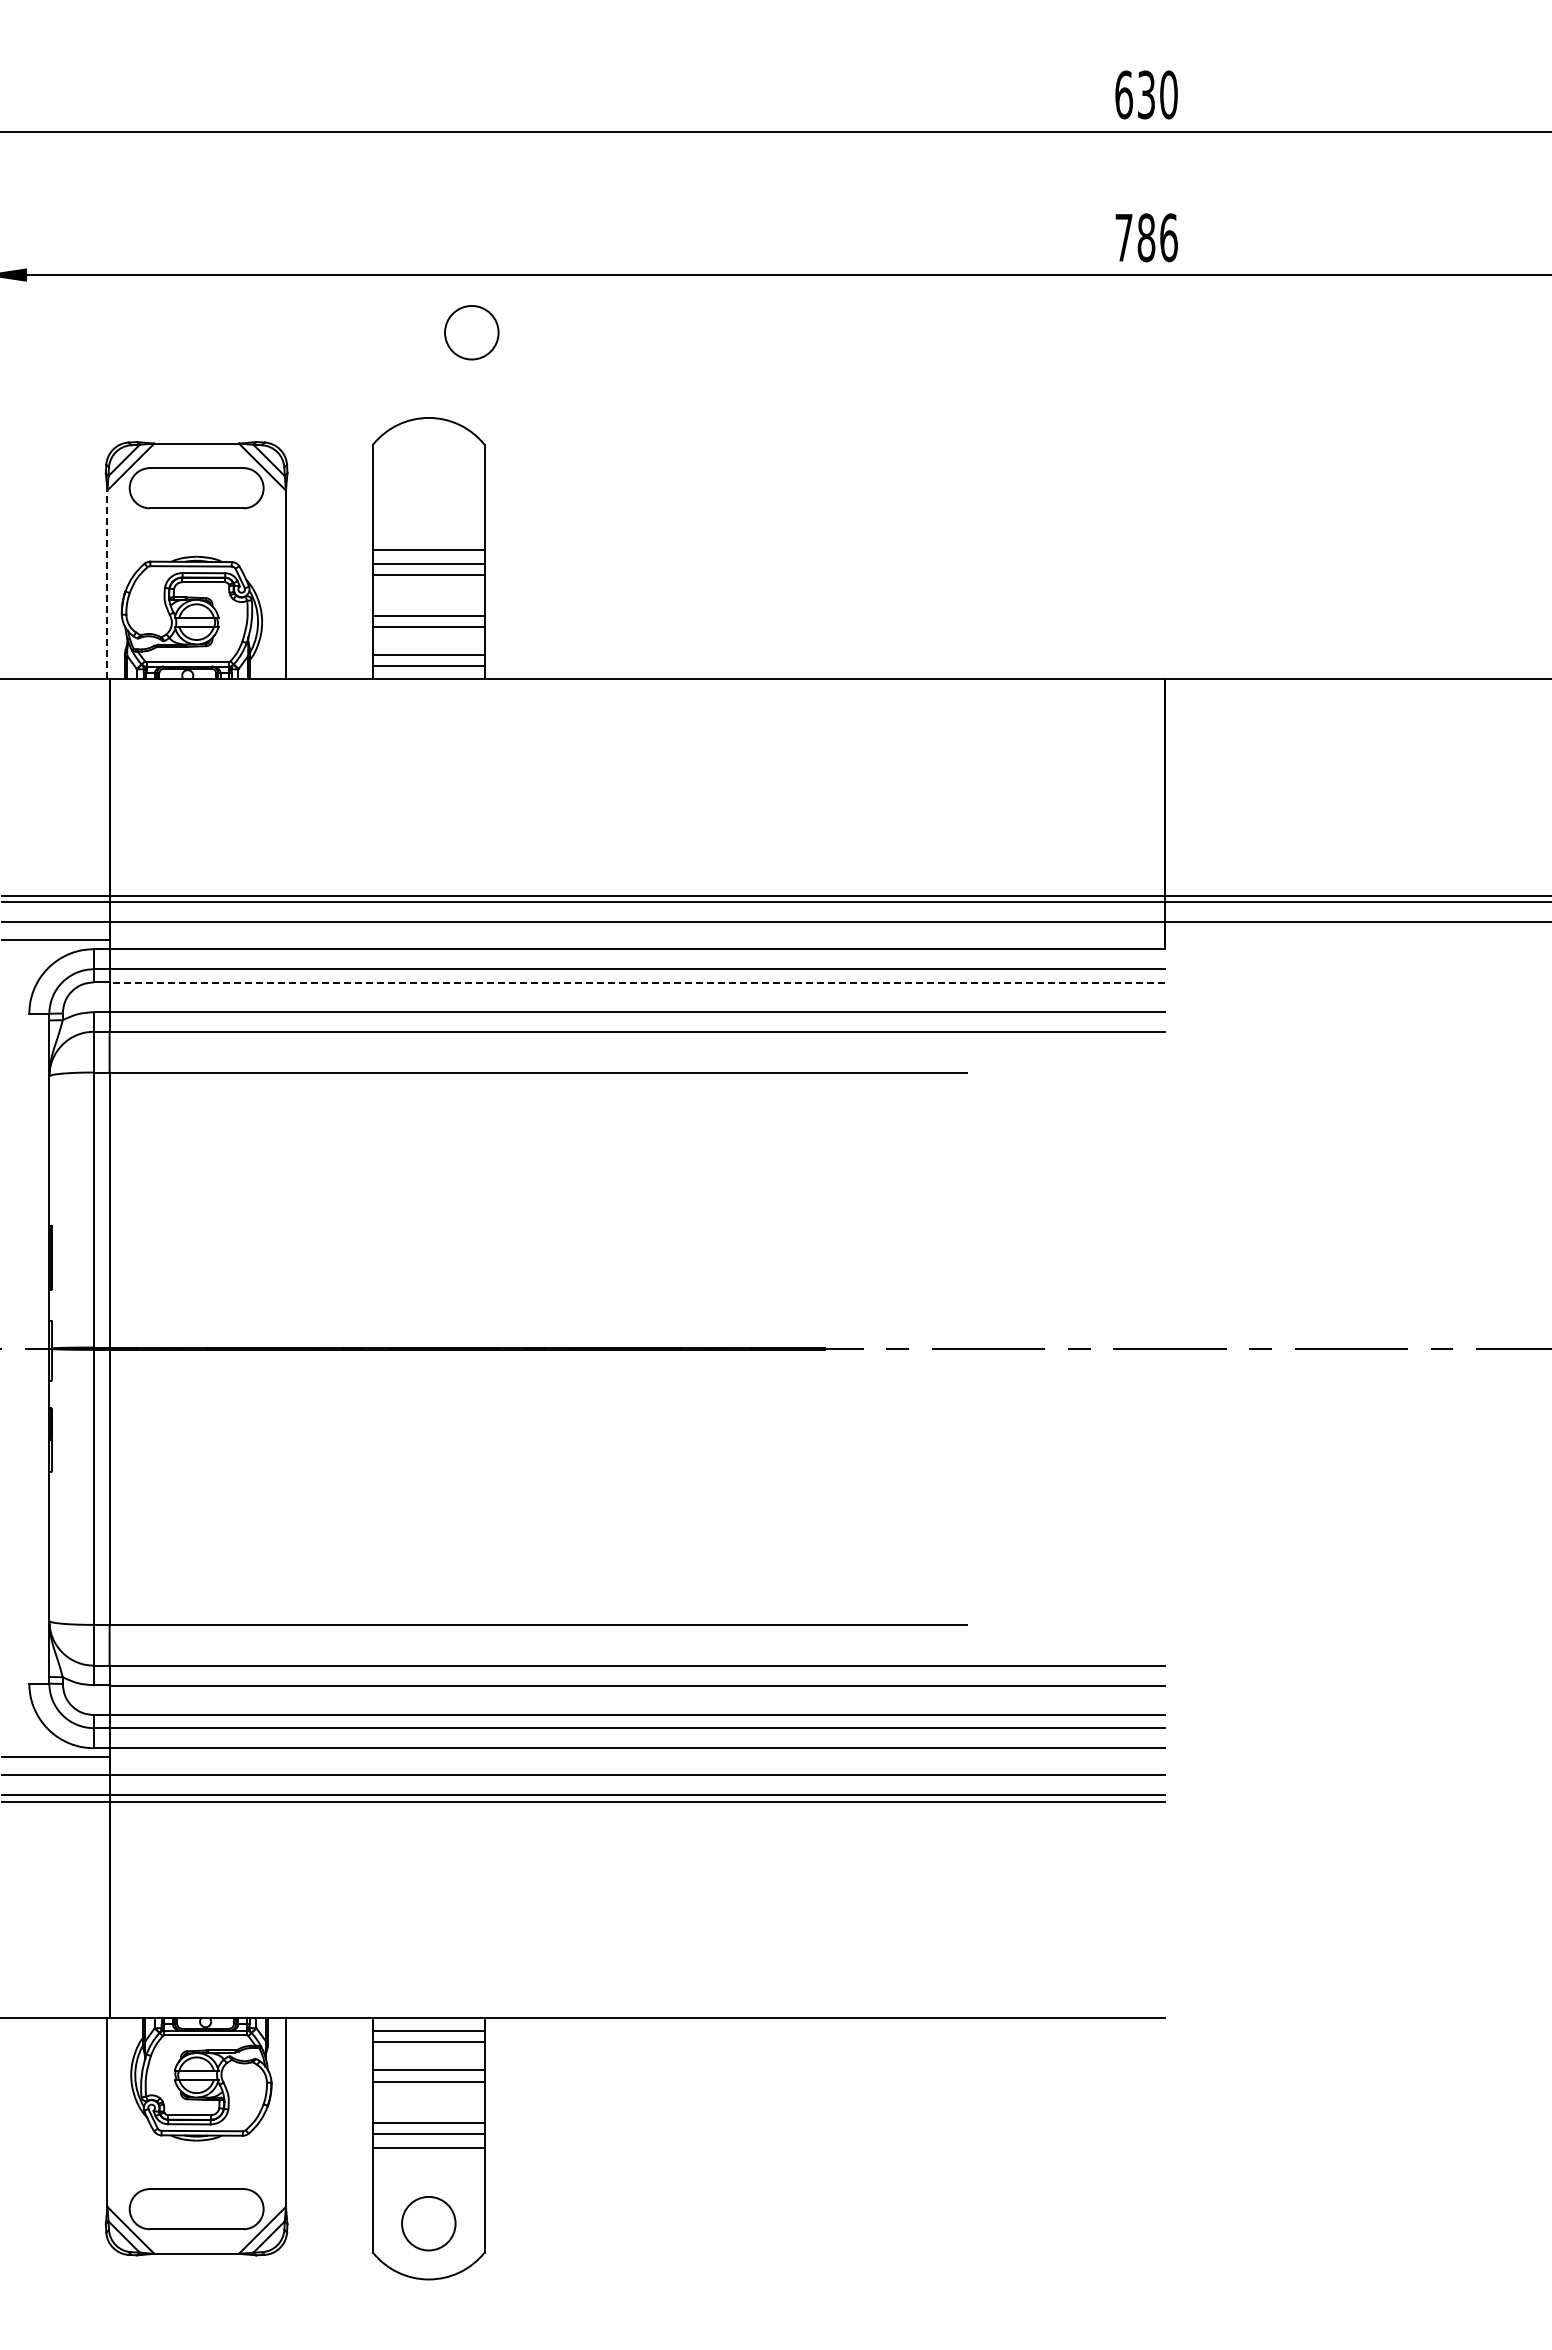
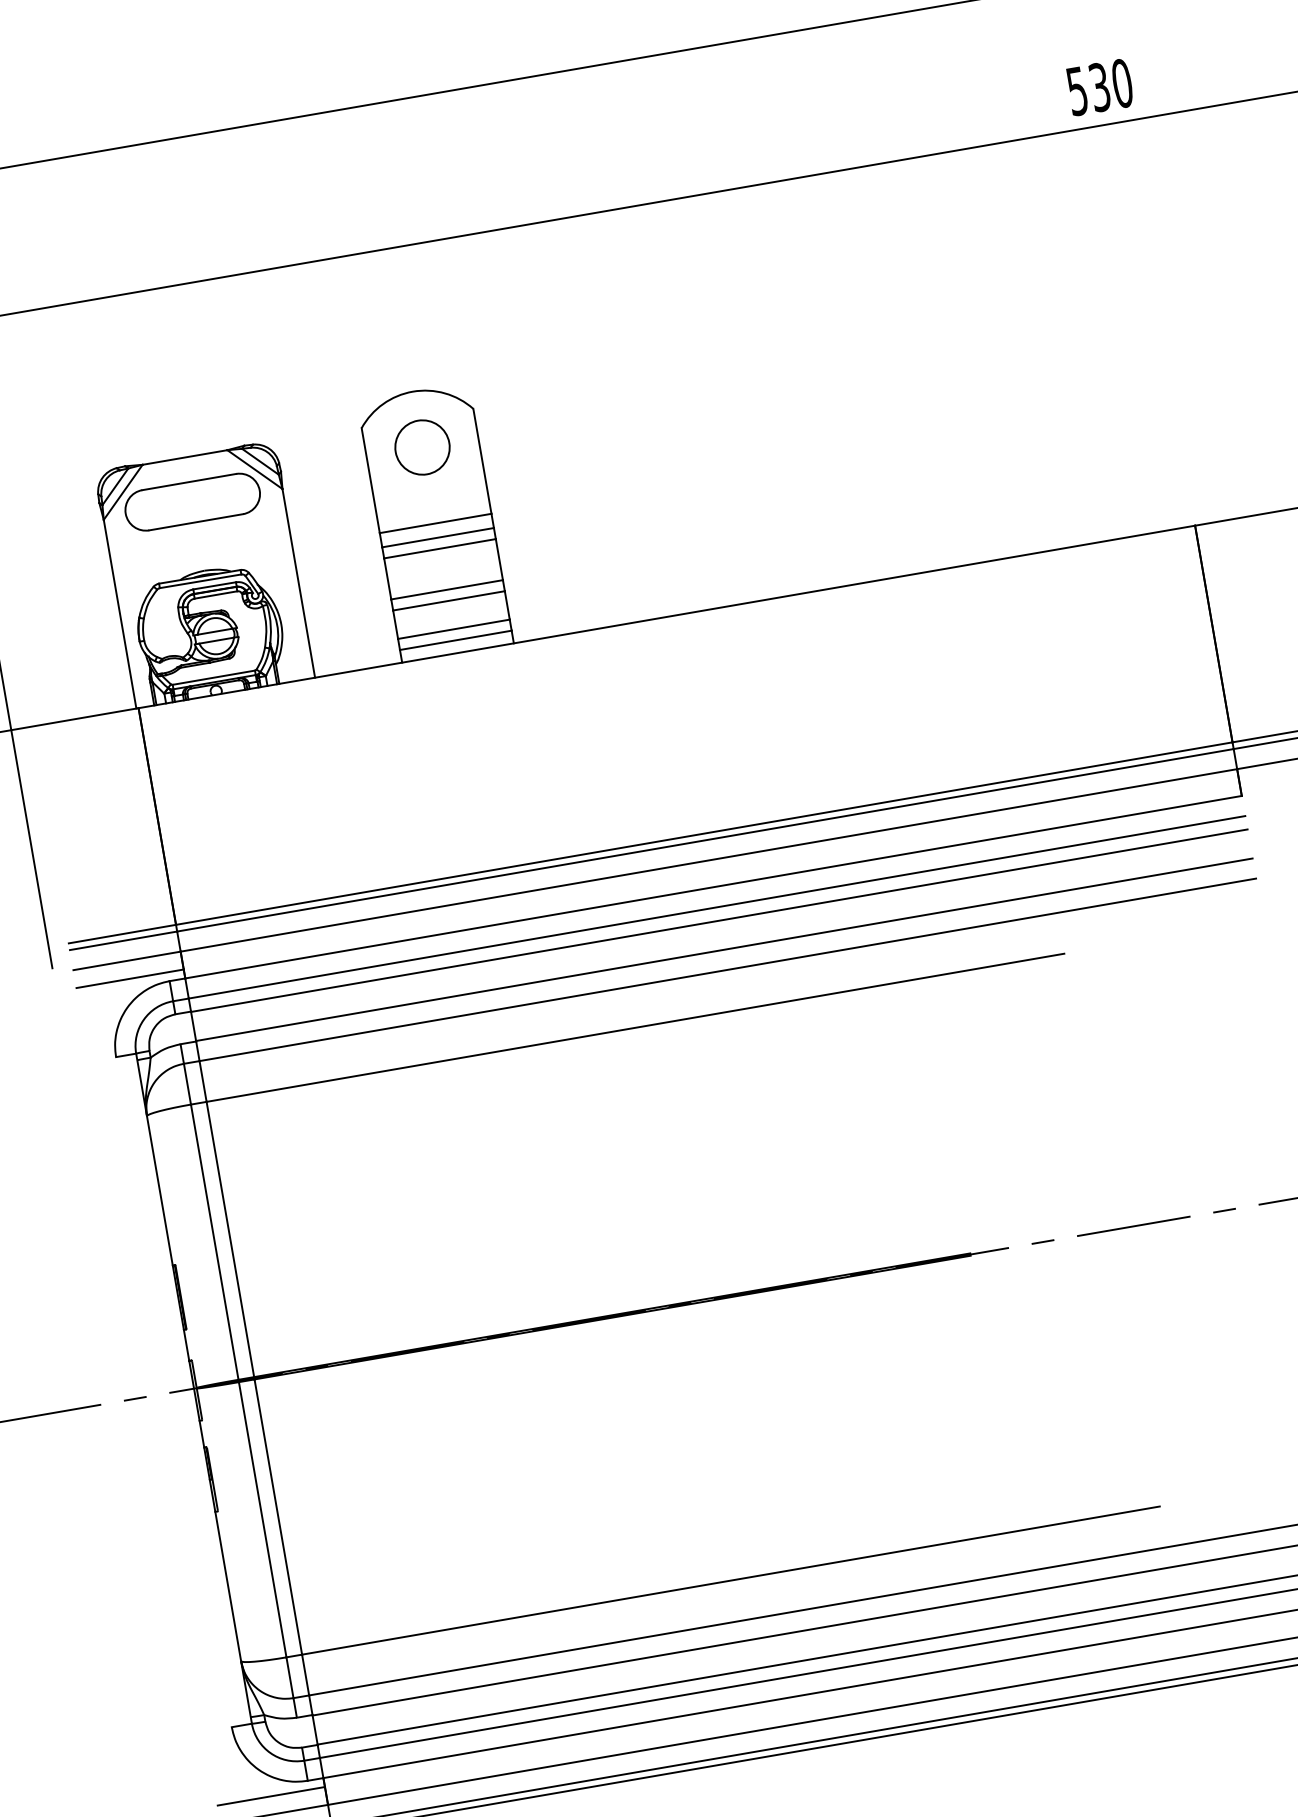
text: (1146, 237) -> (1099, 87), 786 -> 530
circle: (471, 332) -> (422, 447), moved
line: (107, 584) -> (120, 613), dashed -> solid
line: (637, 982) -> (719, 920), dashed -> solid

